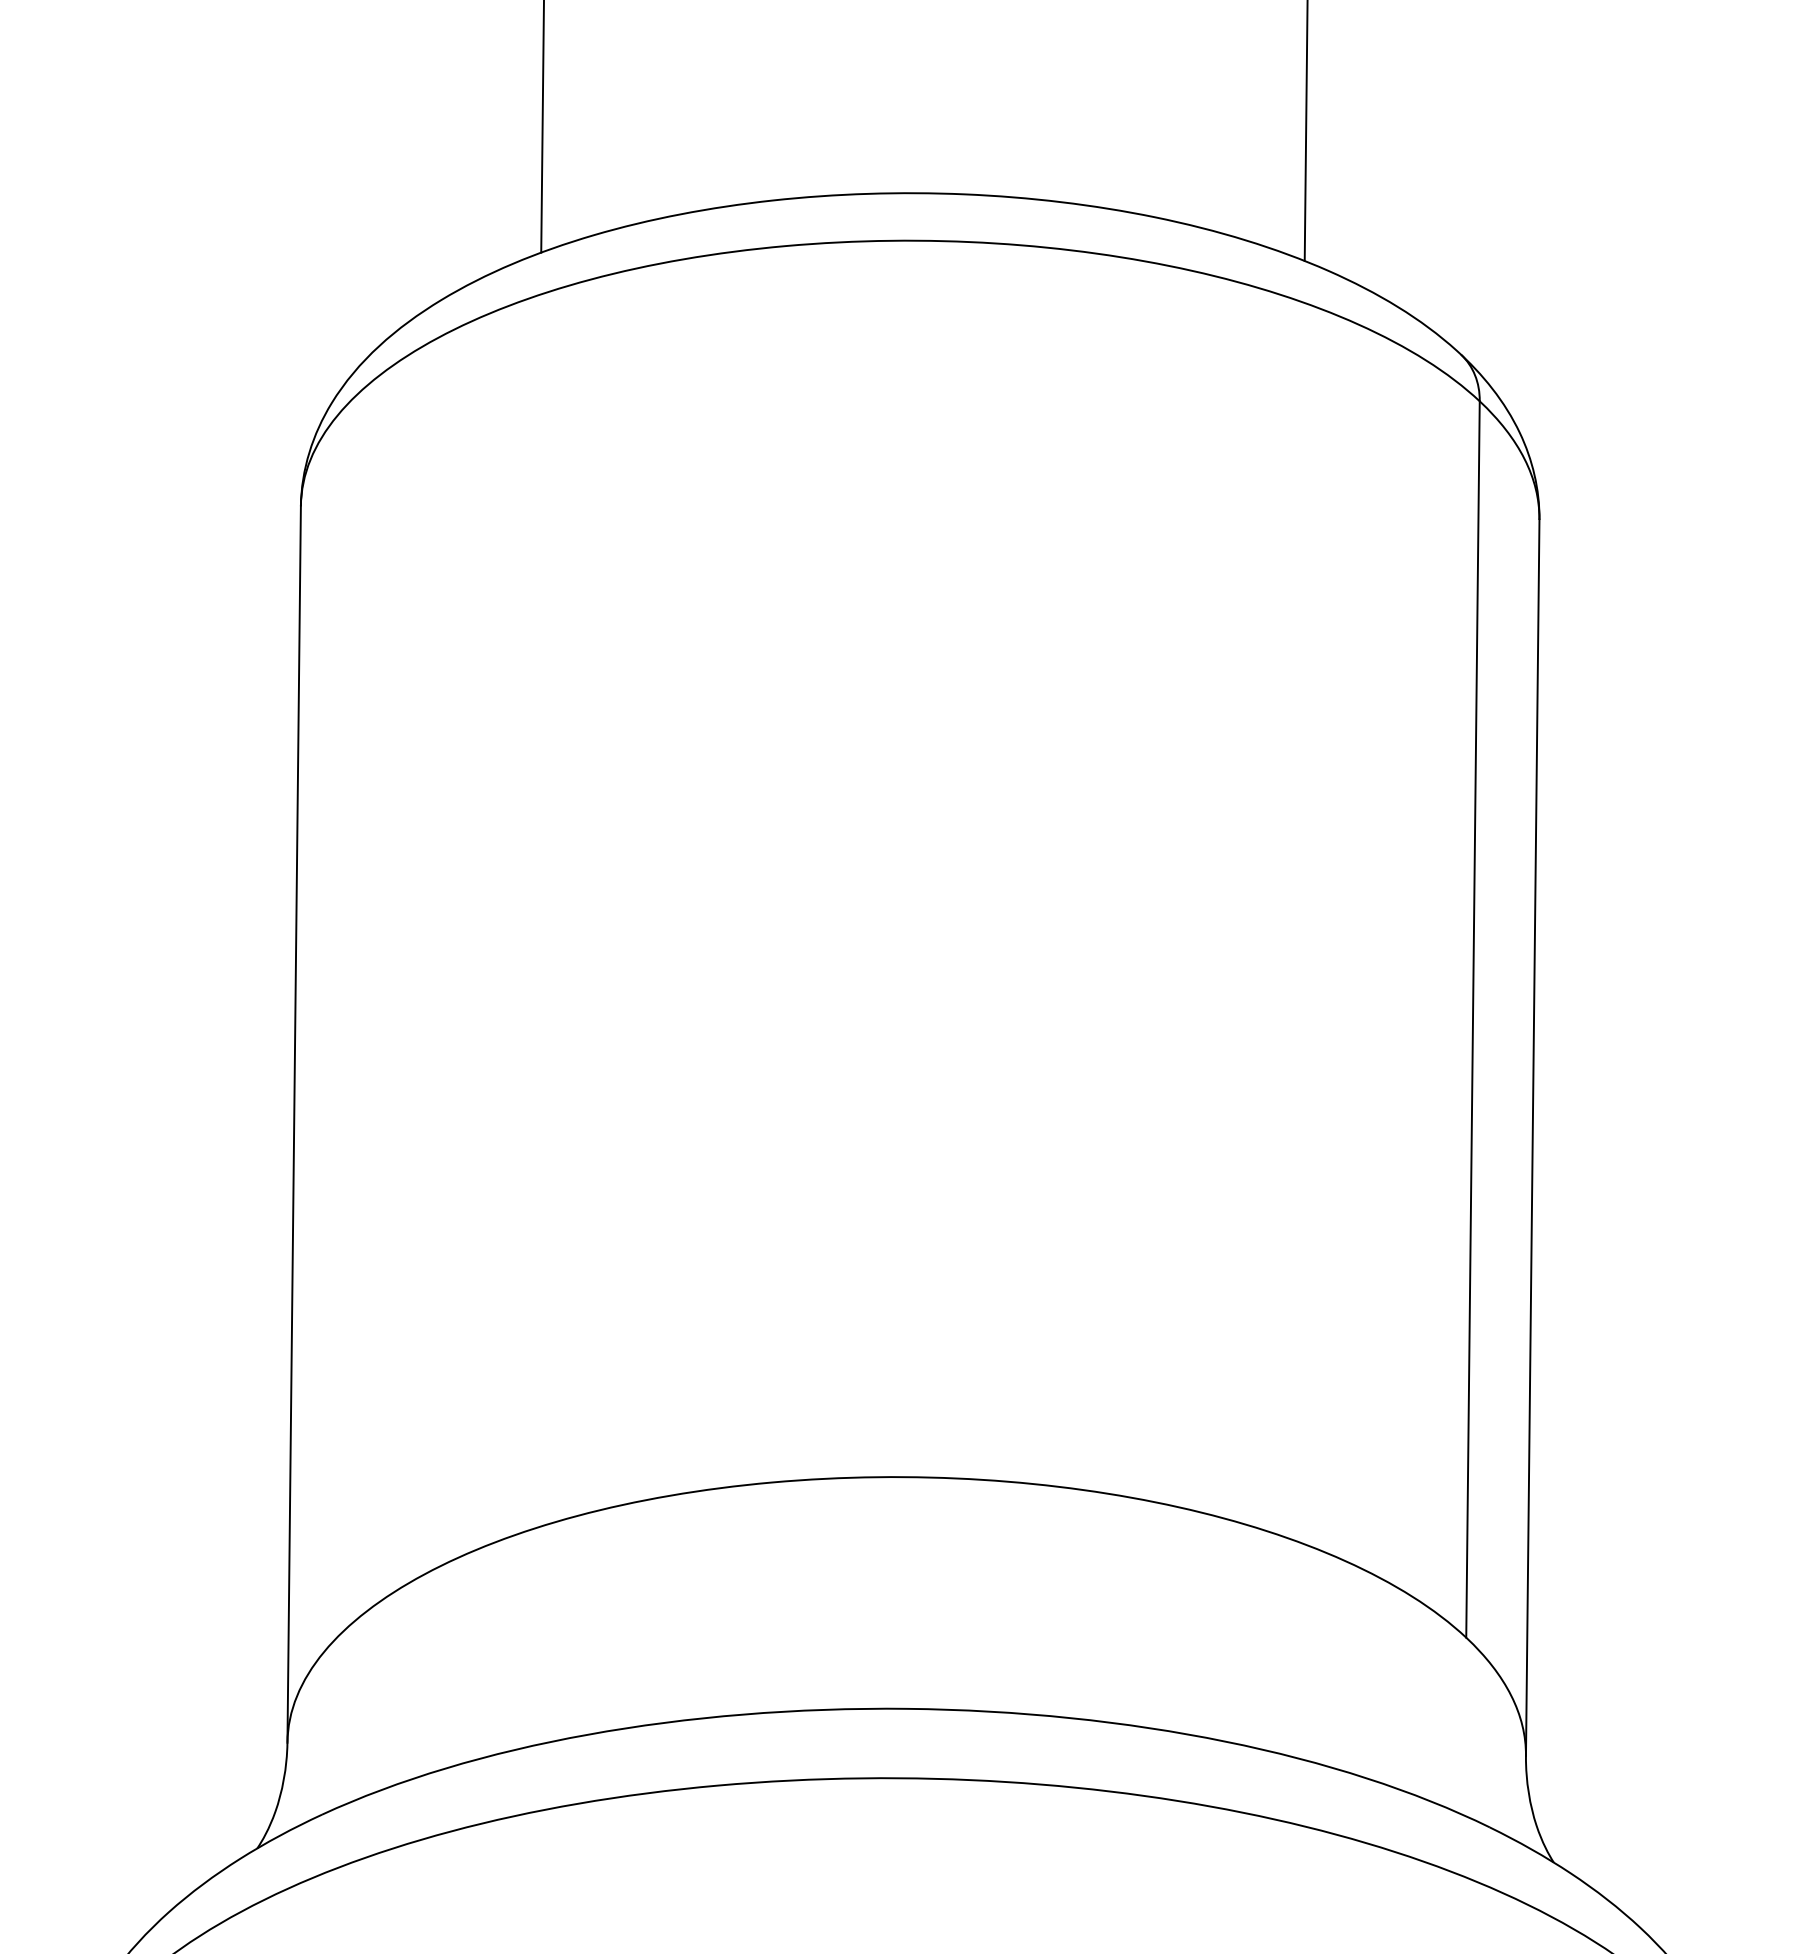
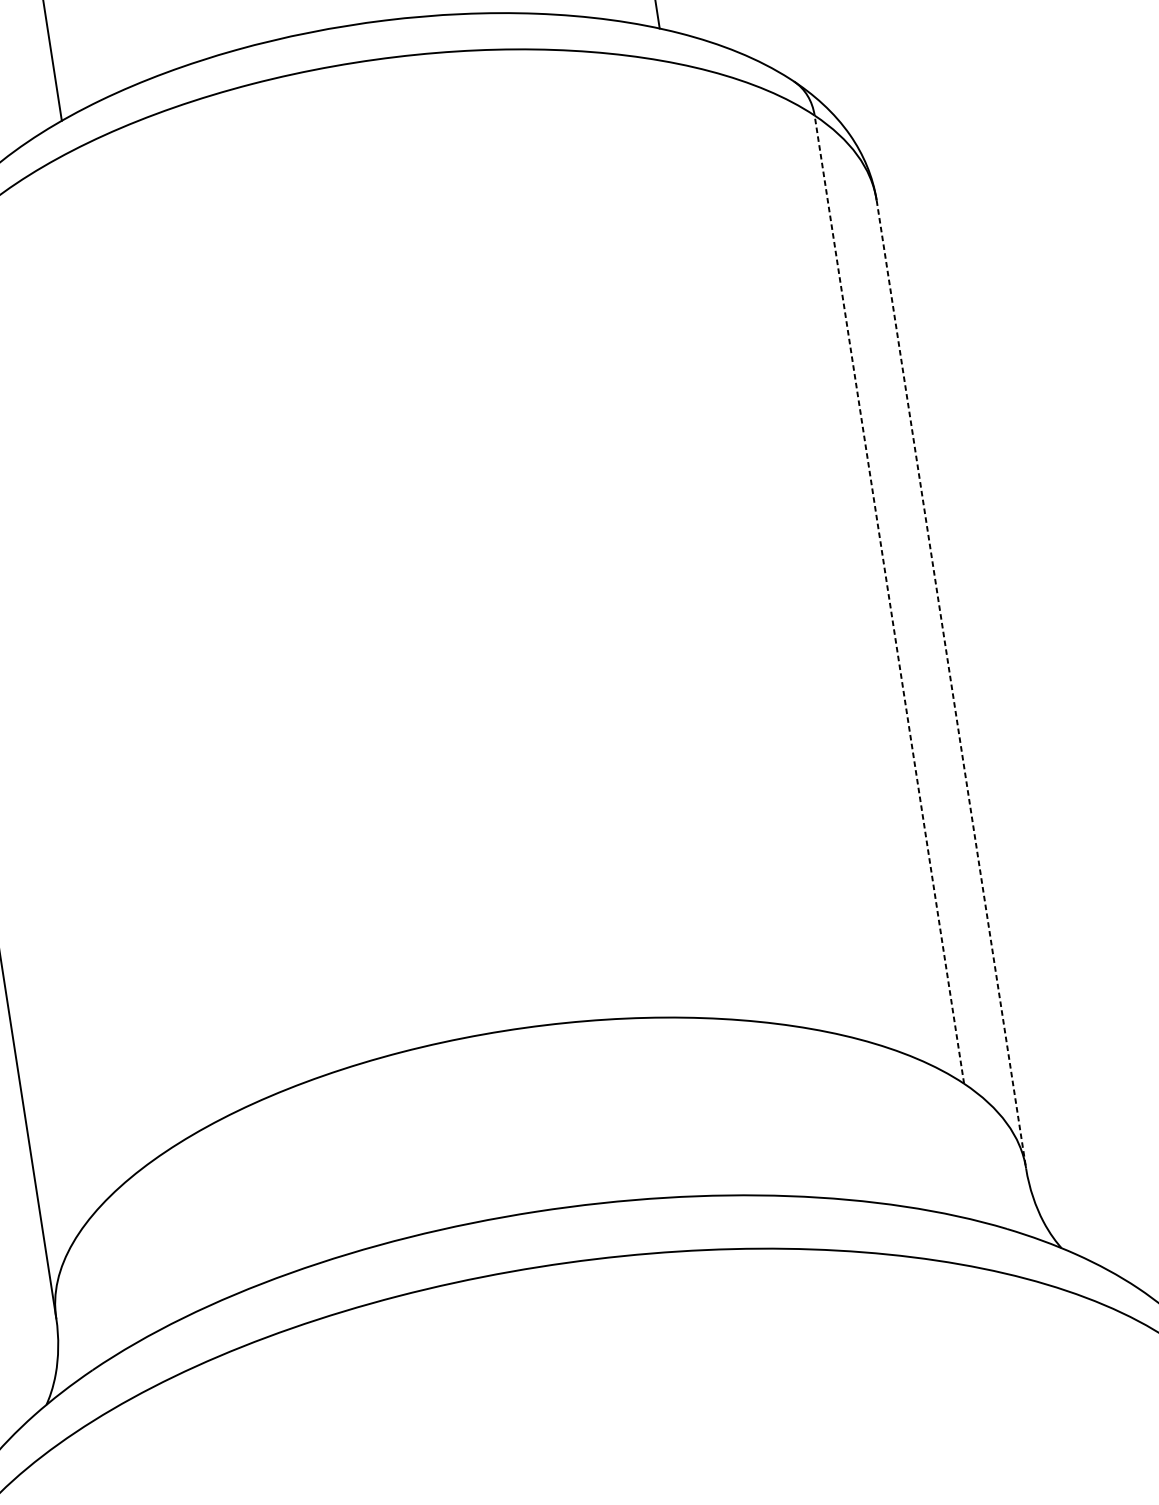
line: (1473, 1018) -> (889, 598), solid -> dashed
line: (1532, 1138) -> (951, 684), solid -> dashed

